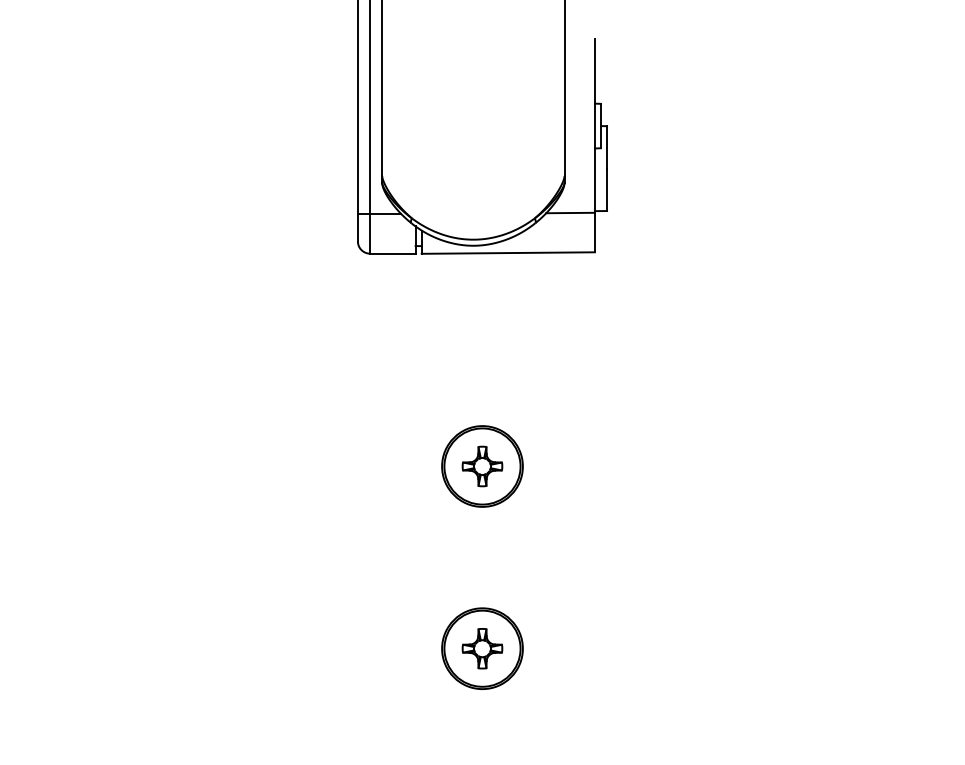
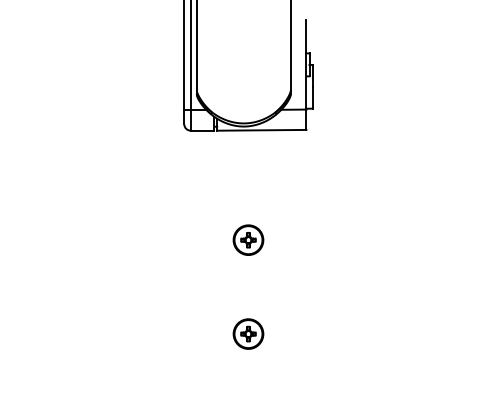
part: (482, 465) -> (248, 239), size x0.71
part: (482, 647) -> (248, 333), size x0.71

